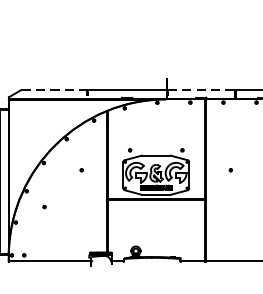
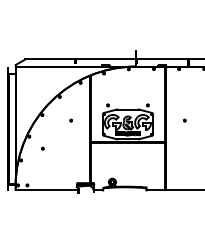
line: (54, 90) -> (50, 59), dashed -> solid
line: (201, 90) -> (162, 59), dashed -> solid

